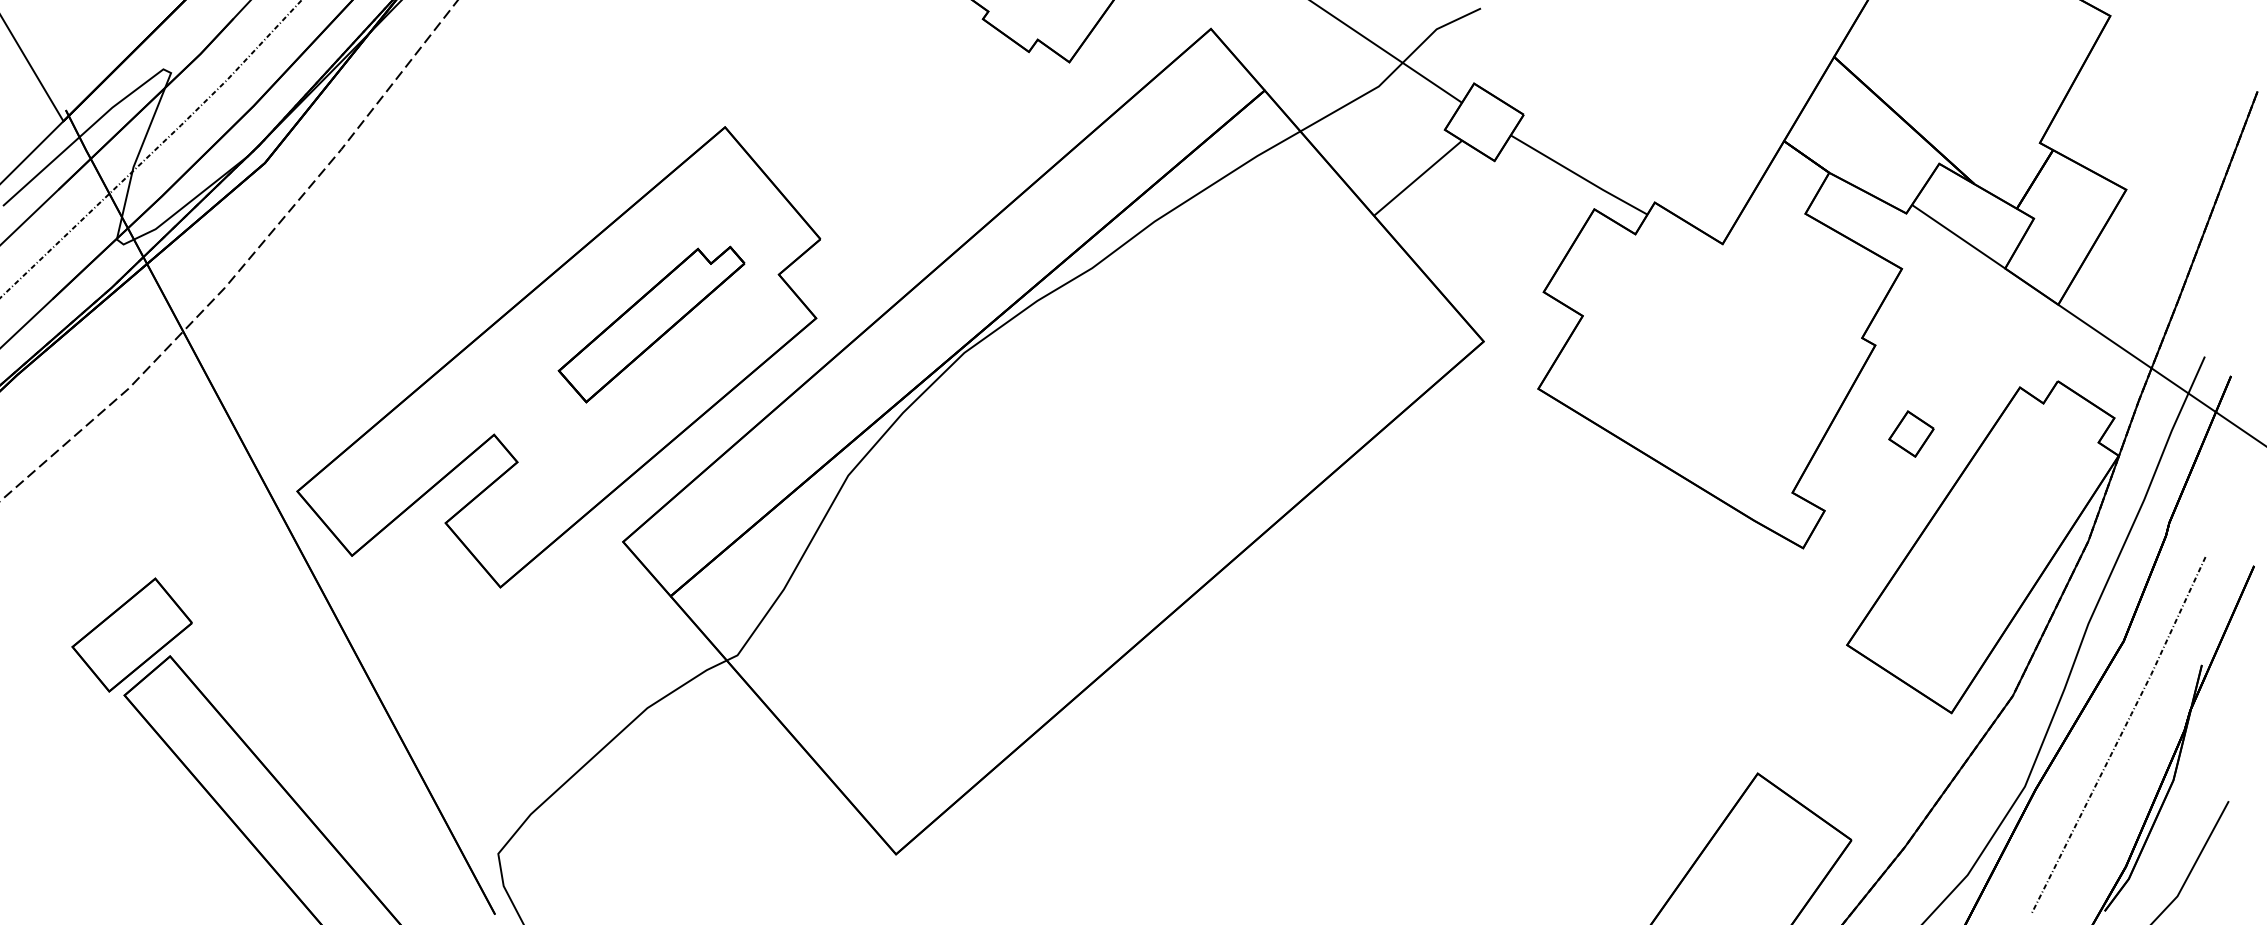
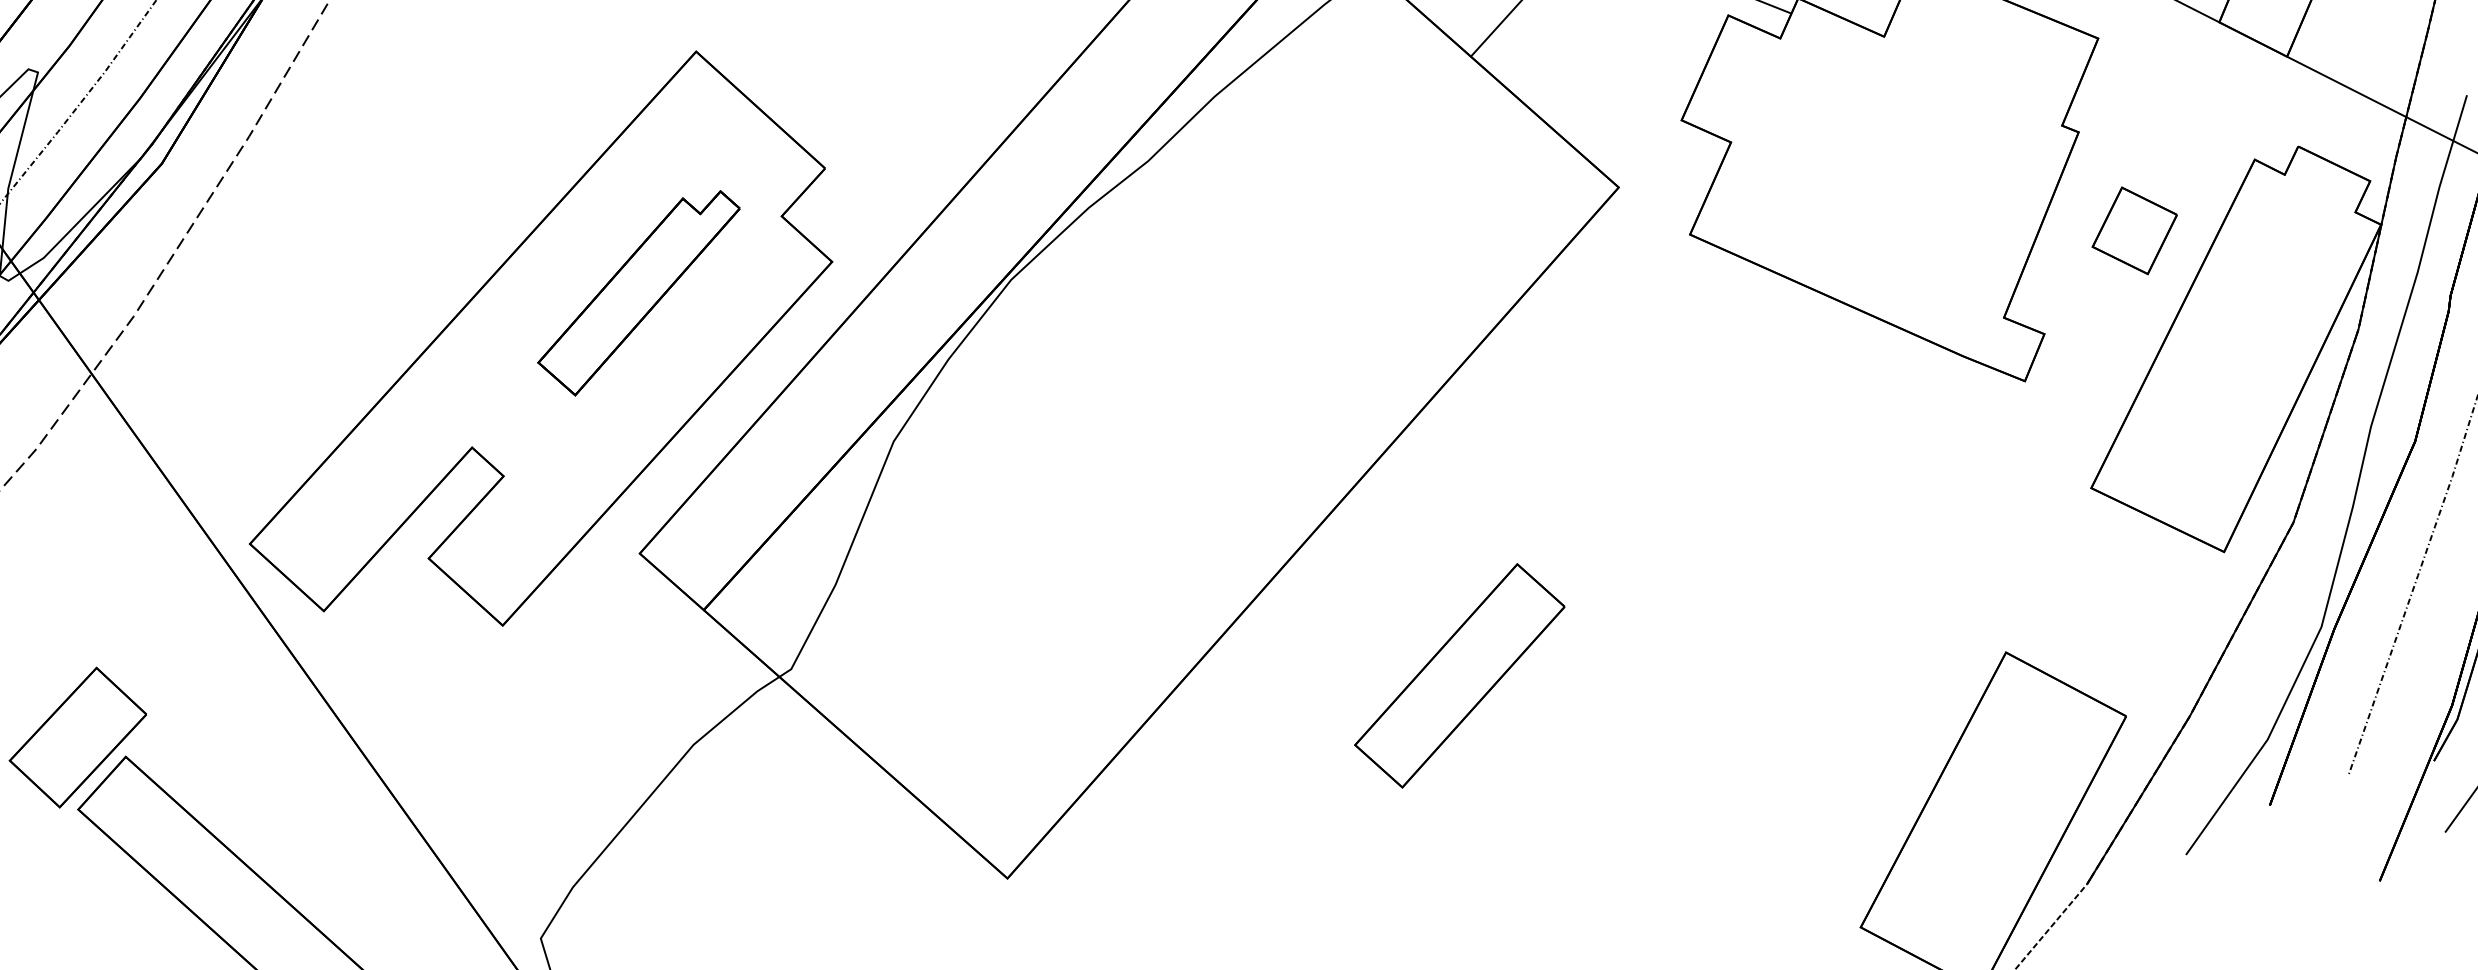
part: (1911, 433) -> (2134, 230), size x1.67
part: (1296, 733) -> (1458, 675), added

